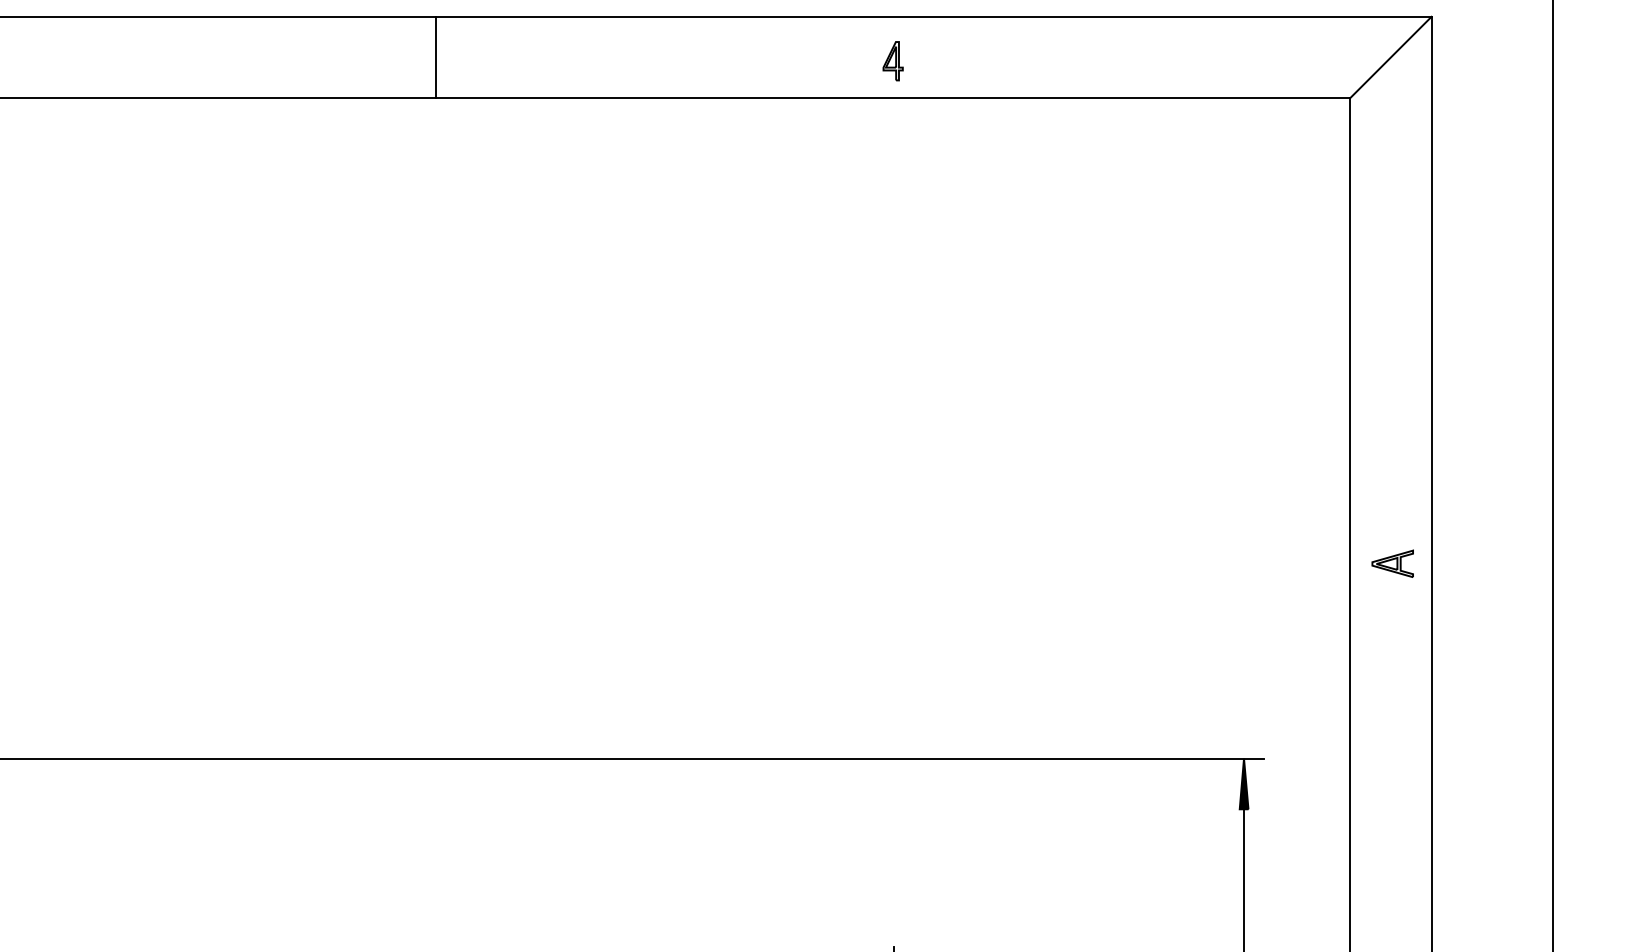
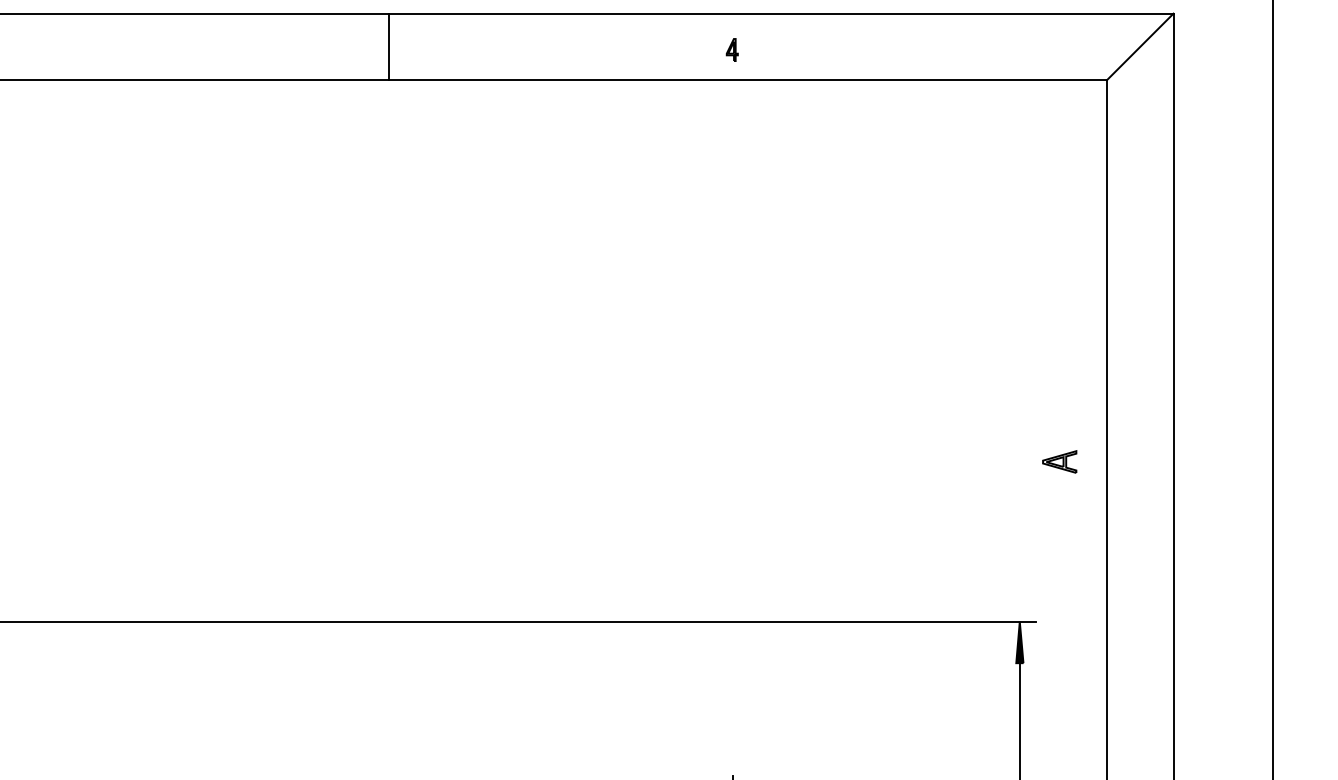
line: (435, 56) -> (389, 46), moved
part: (893, 60) -> (732, 49), size x0.7
part: (1392, 563) -> (1059, 461), moved

